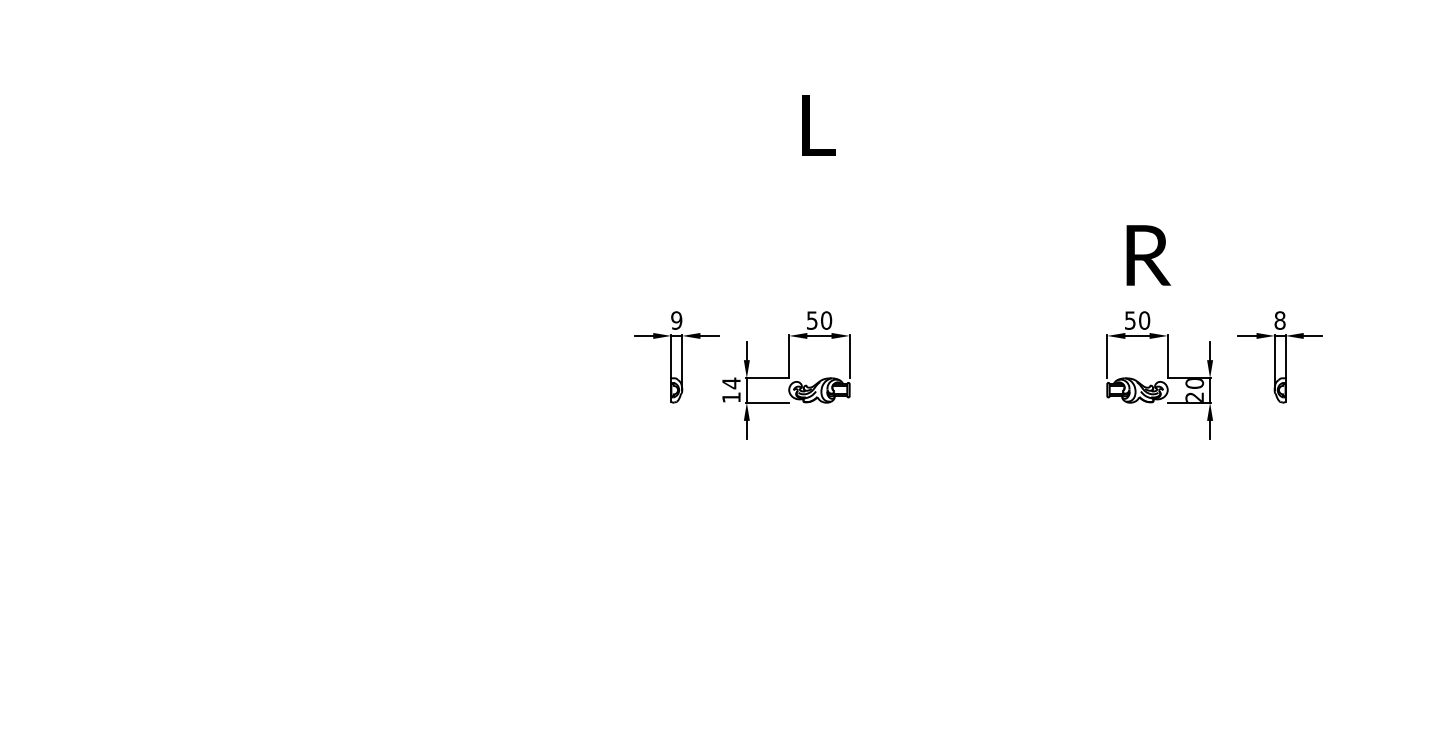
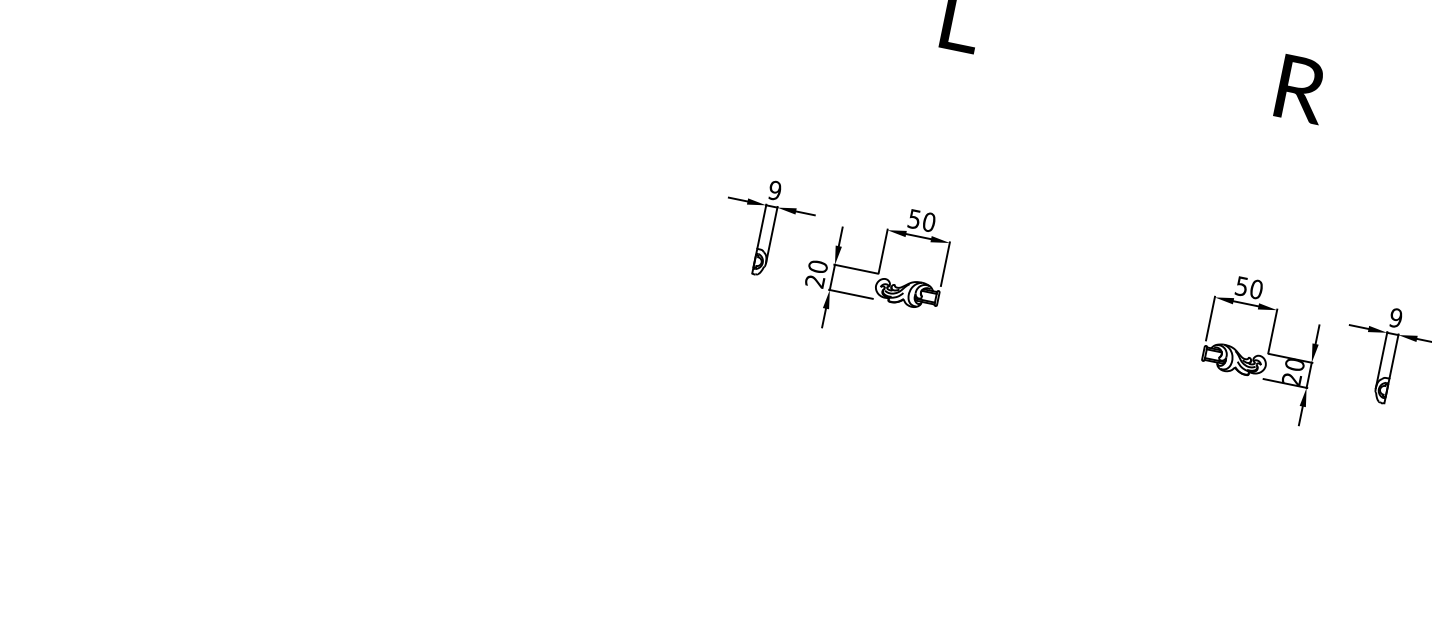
text: (1148, 255) -> (1301, 89), moved
text: (1279, 320) -> (1395, 317), 8 -> 9
text: (731, 390) -> (816, 274), 14 -> 20

